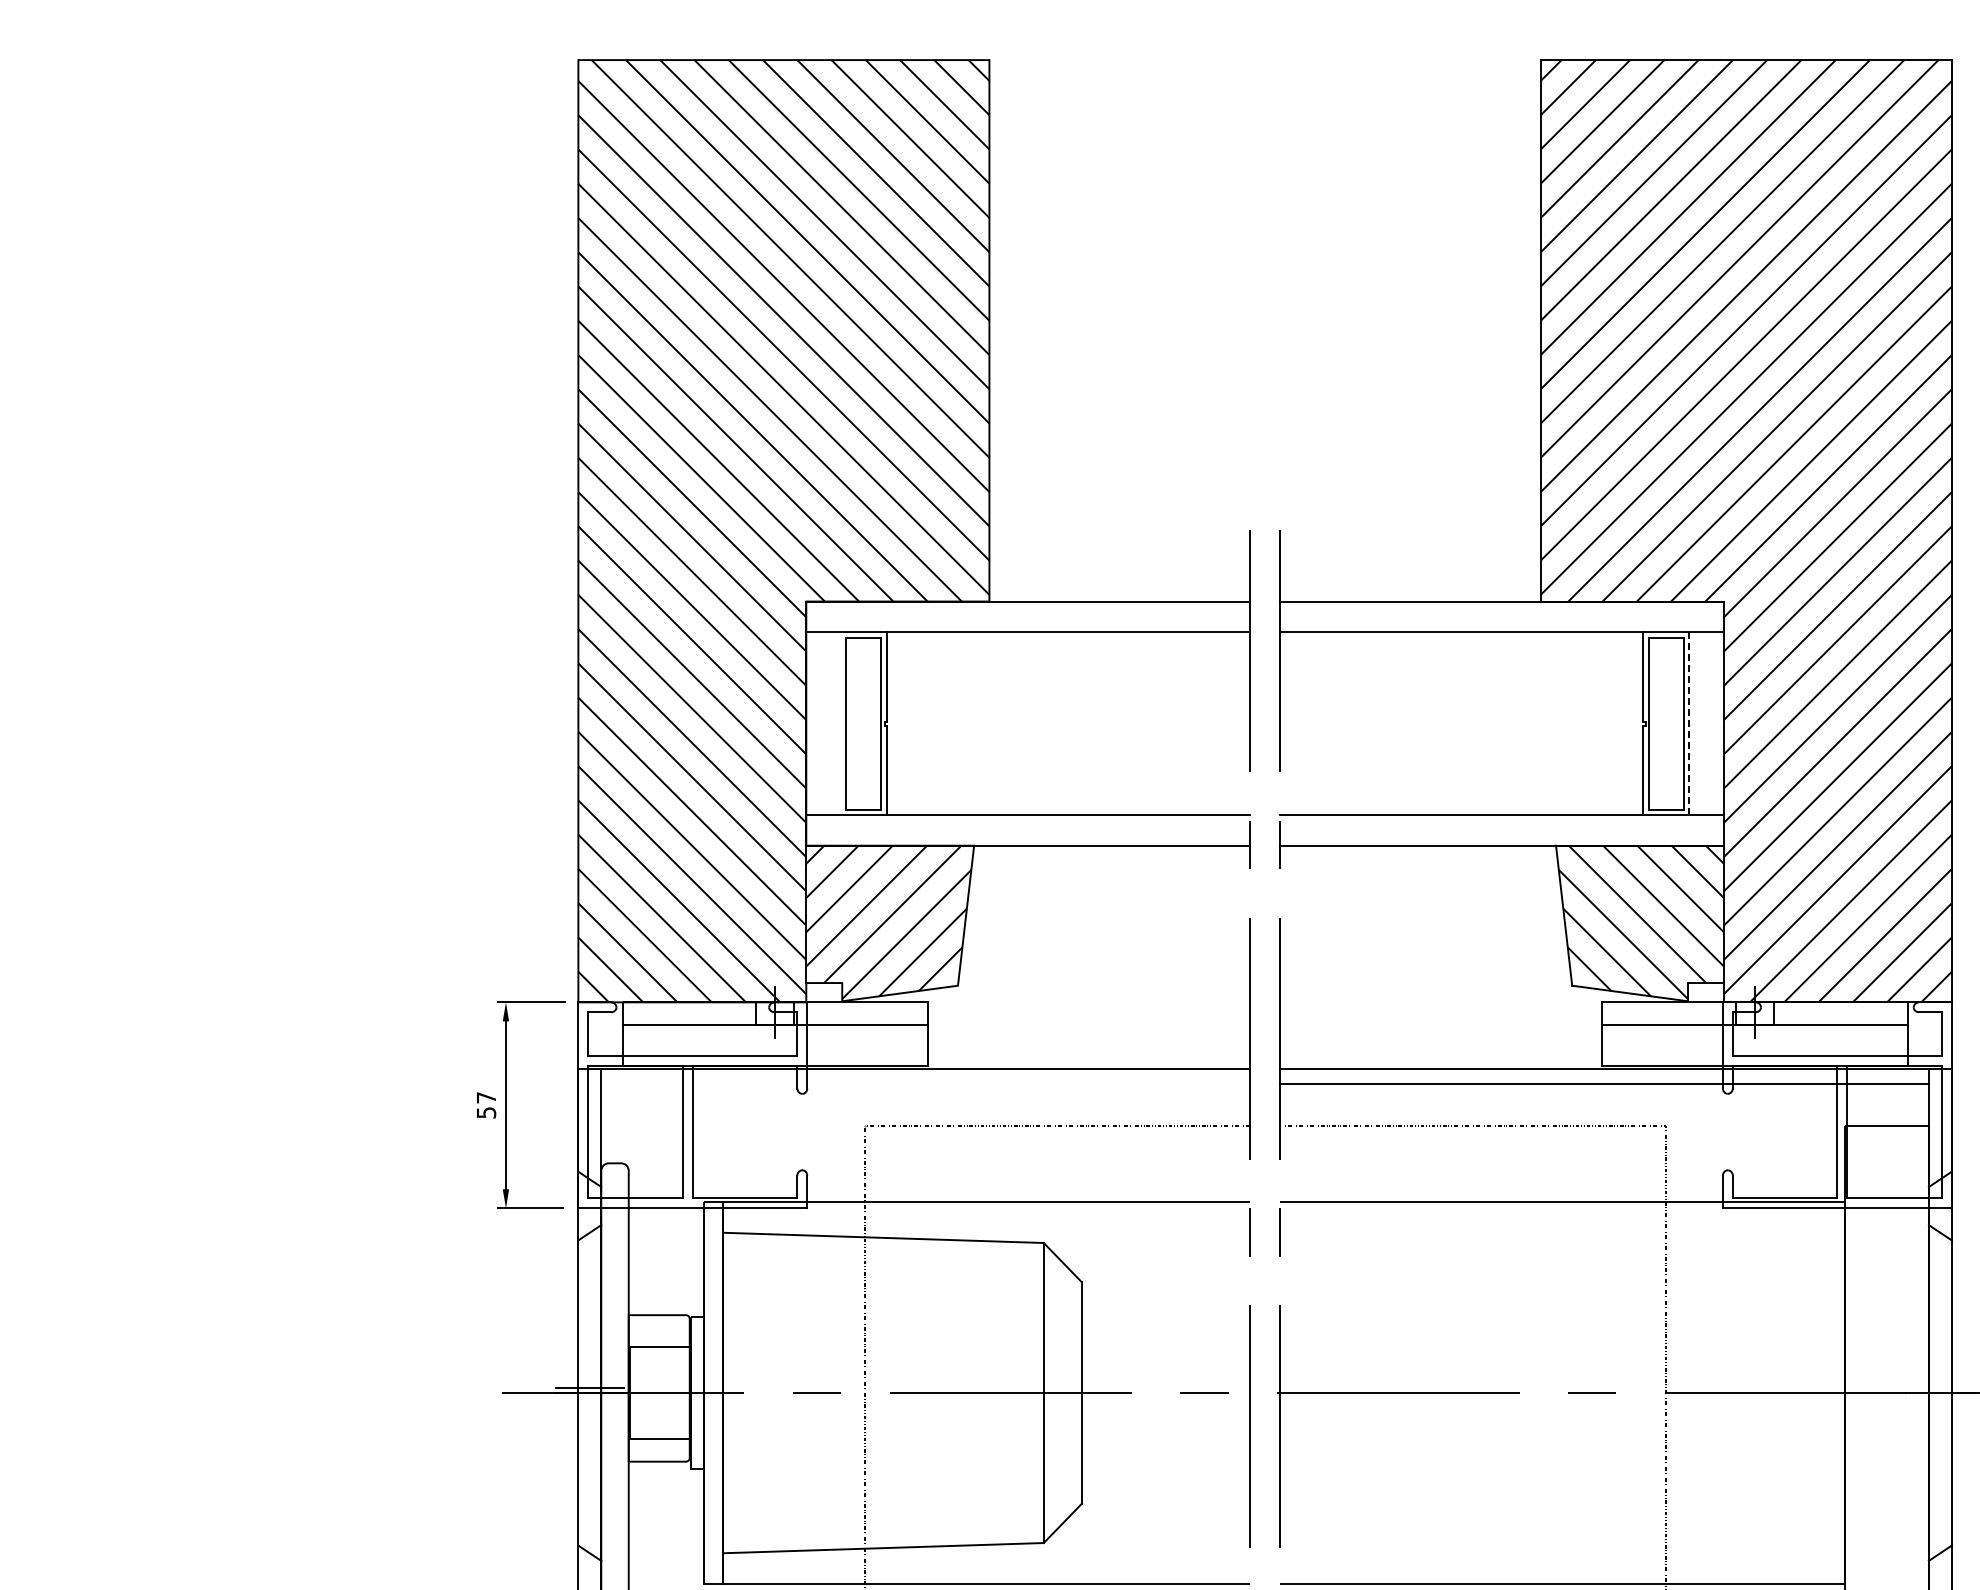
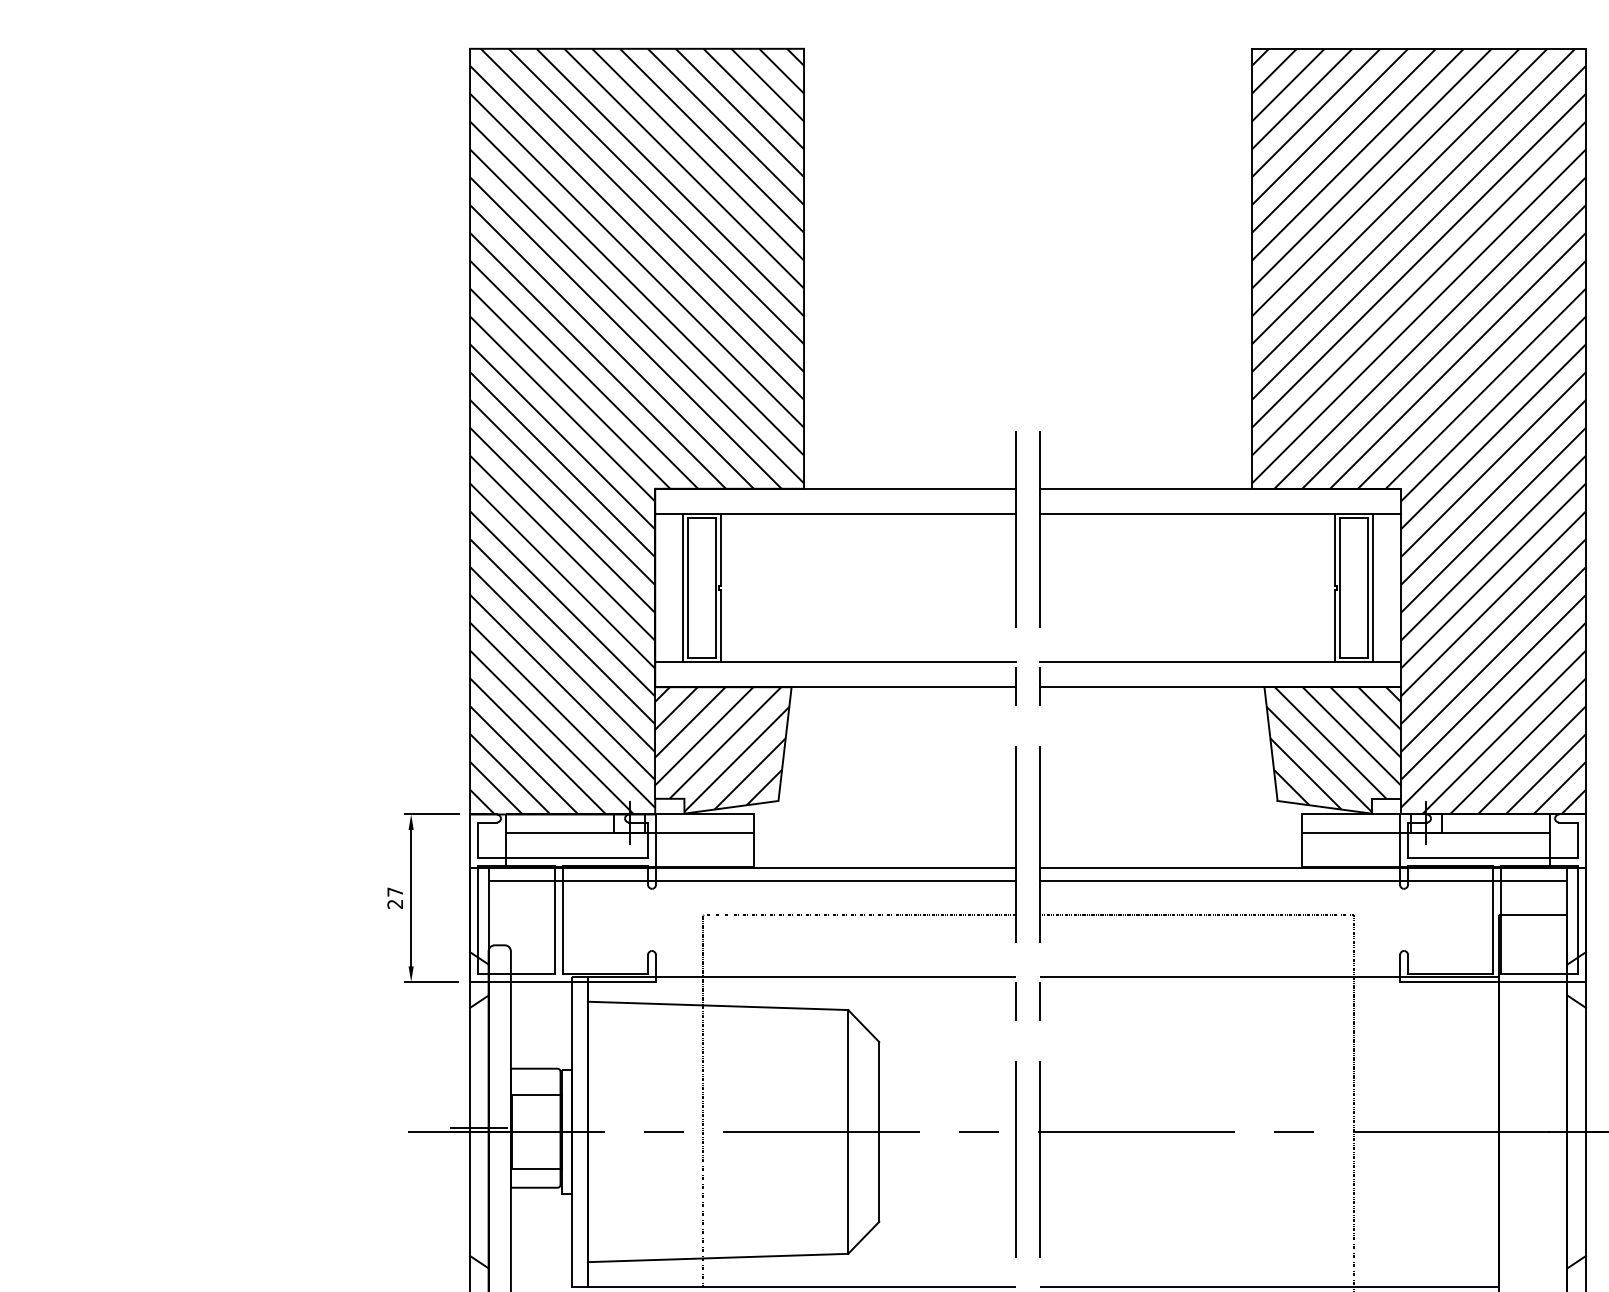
line: (841, 723) -> (683, 587), added
line: (1689, 723) -> (1372, 587), dashed -> solid
line: (925, 1083) -> (752, 880), added
text: (486, 1112) -> (395, 904), 57 -> 27

